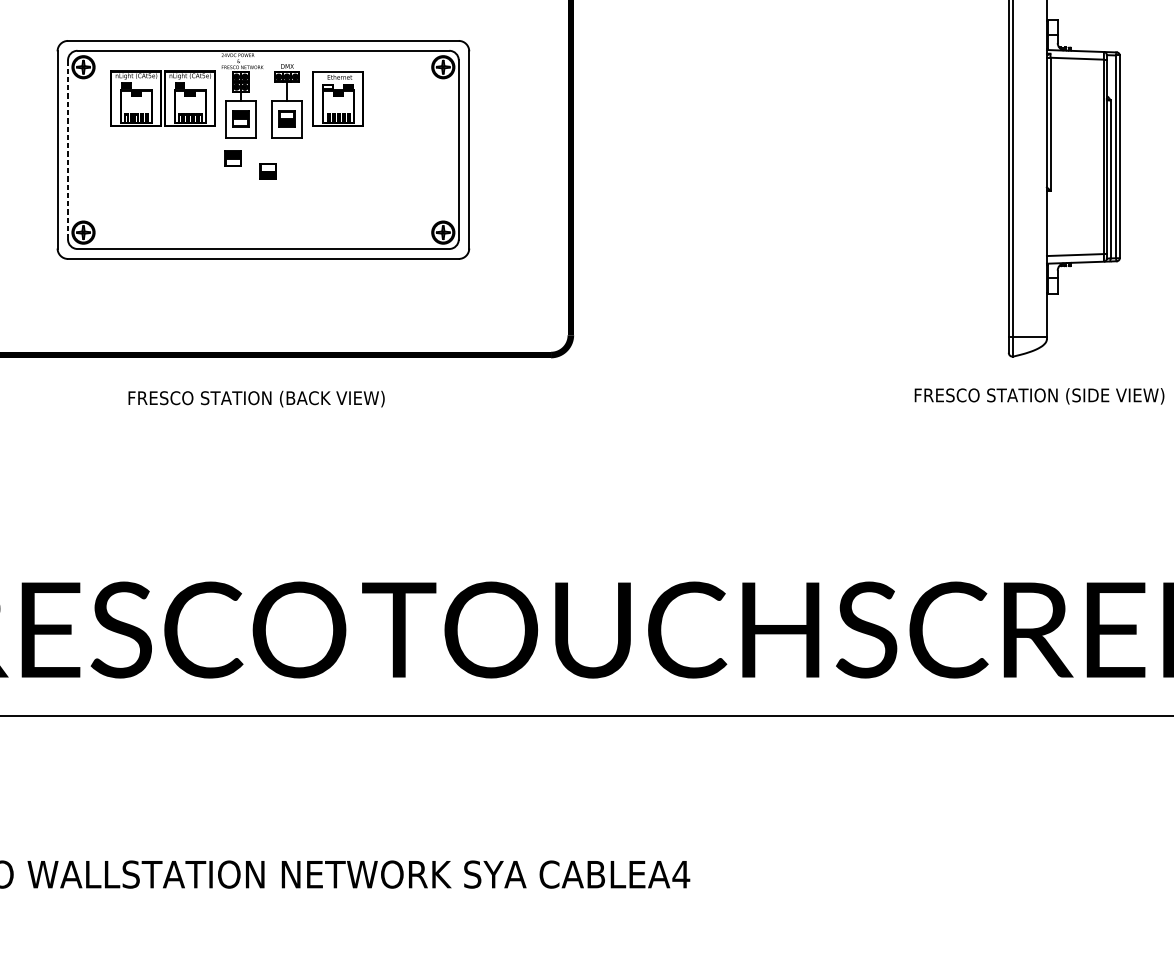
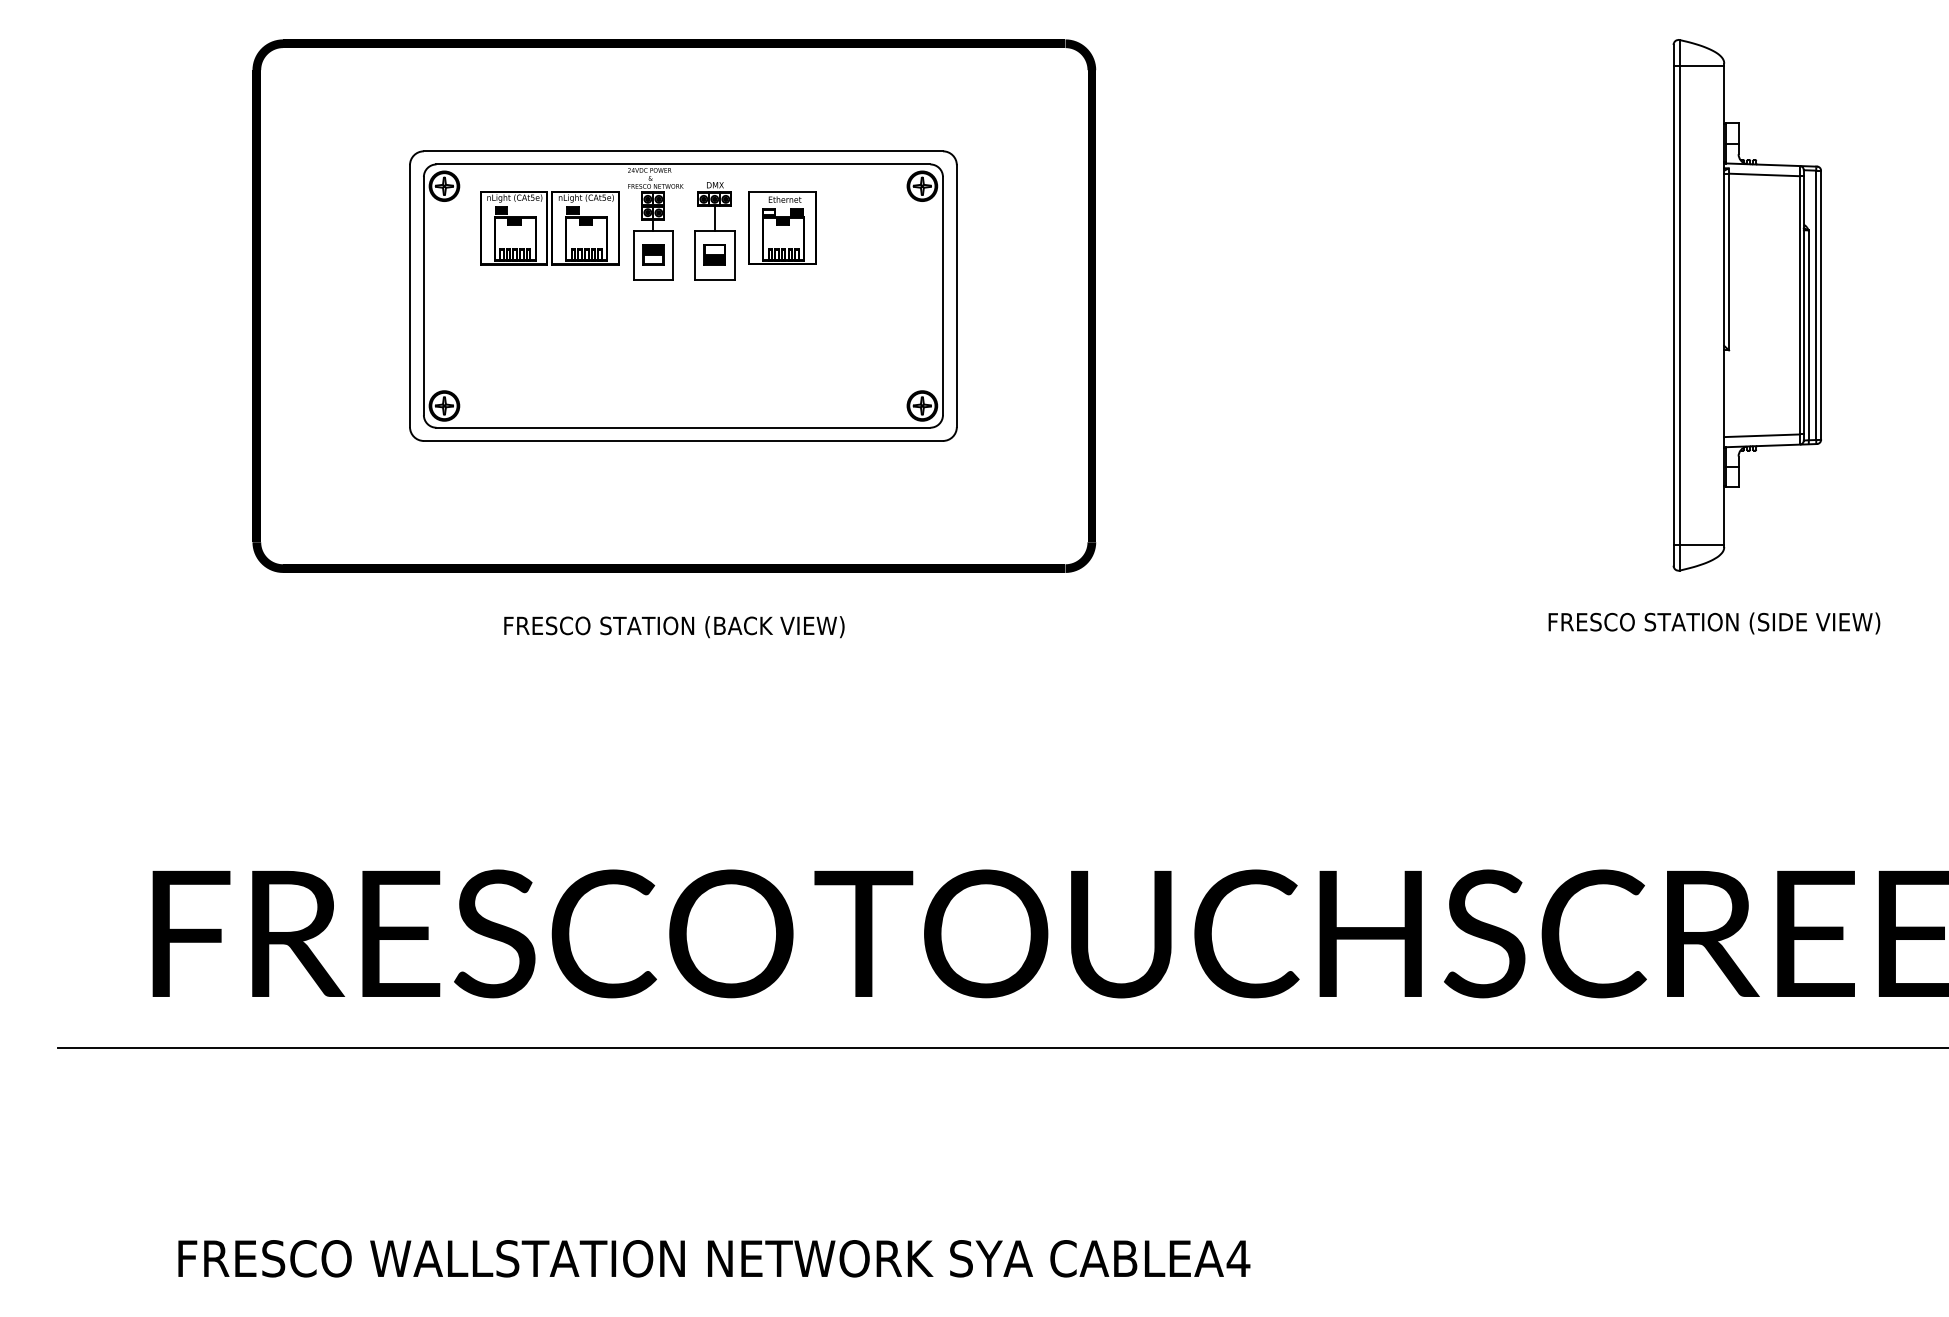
line: (67, 149) -> (423, 295), dashed -> solid
part: (233, 158) -> (643, 307), removed
part: (267, 171) -> (689, 324), removed

